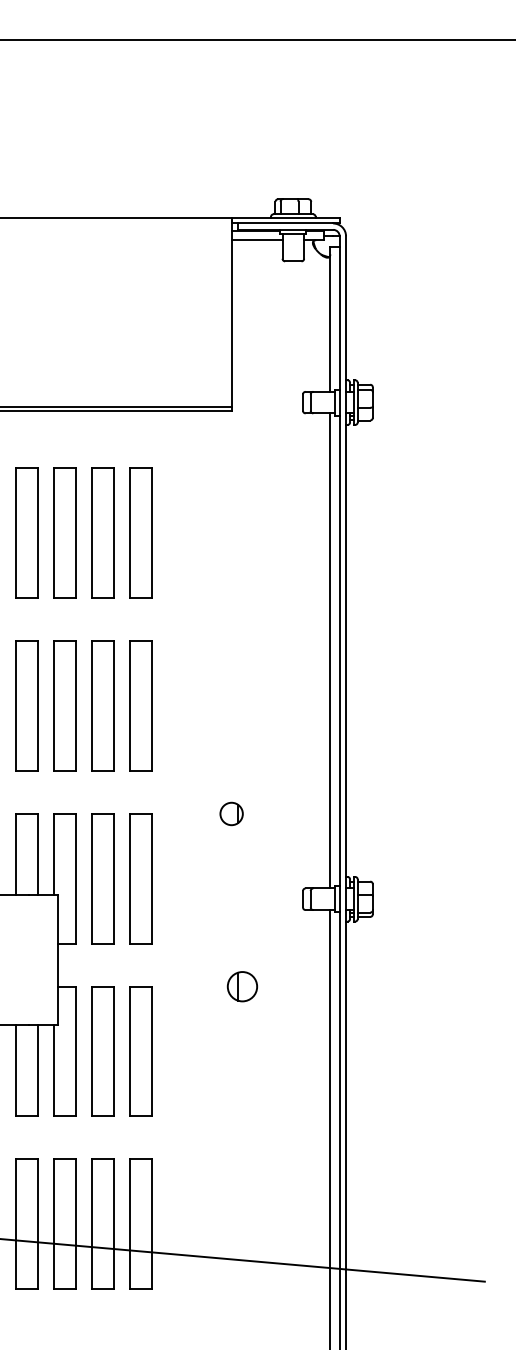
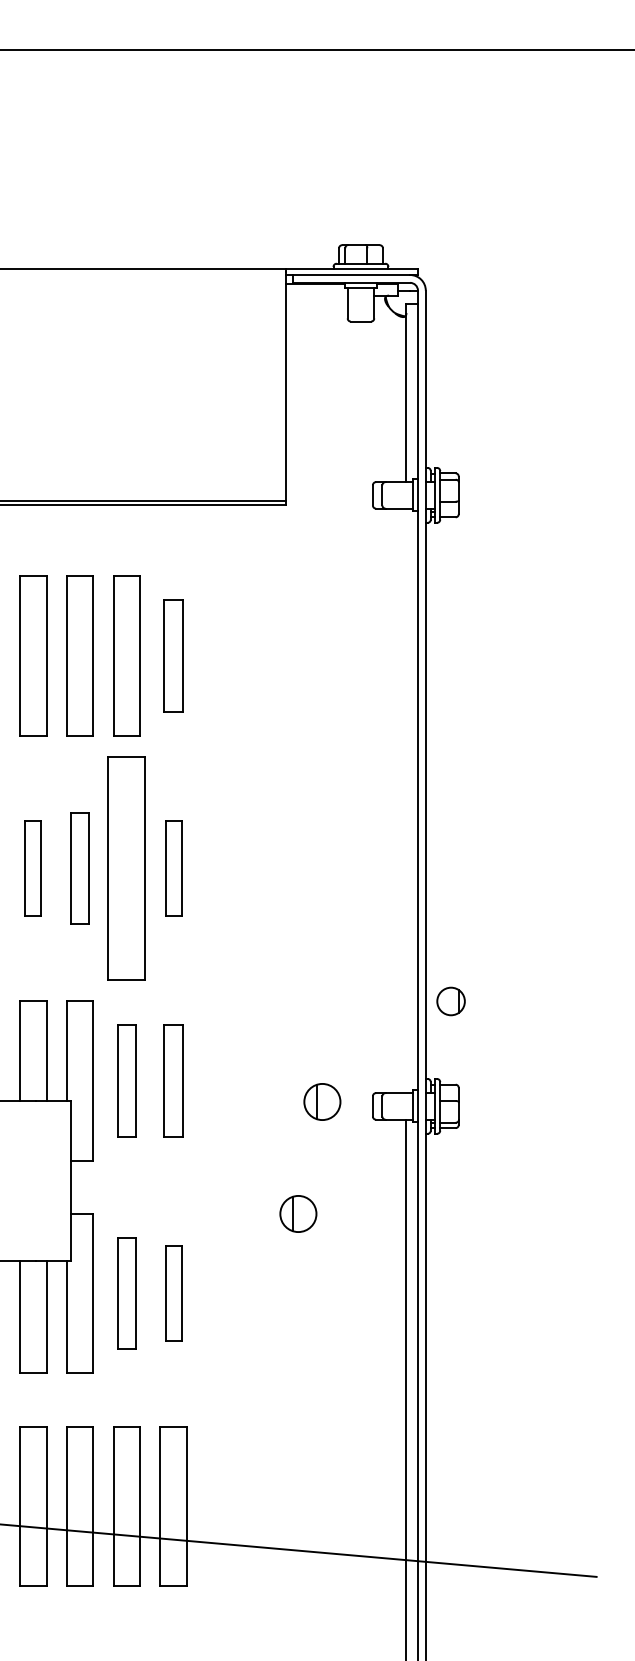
line: (257, 240) -> (316, 295), removed
part: (140, 532) -> (173, 655), size x0.7
line: (330, 650) -> (406, 800), removed
part: (27, 705) -> (33, 868), size x0.6
part: (64, 705) -> (79, 868), size x0.7
part: (102, 705) -> (126, 868), size x1.4
part: (140, 705) -> (173, 868), size x0.6
part: (231, 813) -> (450, 1001), moved
part: (102, 878) -> (126, 1080), size x0.7
part: (140, 878) -> (173, 1080), size x0.7
part: (262, 895) -> (322, 1101), added
part: (102, 1051) -> (126, 1293), size x0.7
part: (140, 1051) -> (173, 1293), size x0.6

